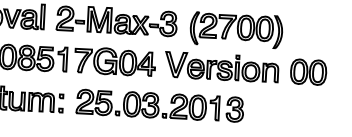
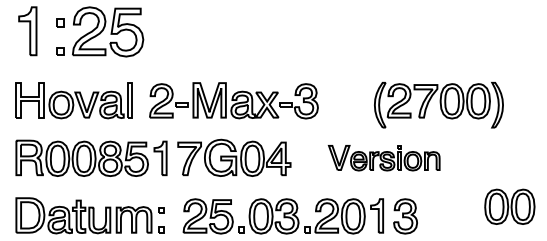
part: (236, 29) -> (438, 104), moved
part: (222, 66) -> (384, 157), size x0.7
part: (308, 71) -> (509, 206), moved

